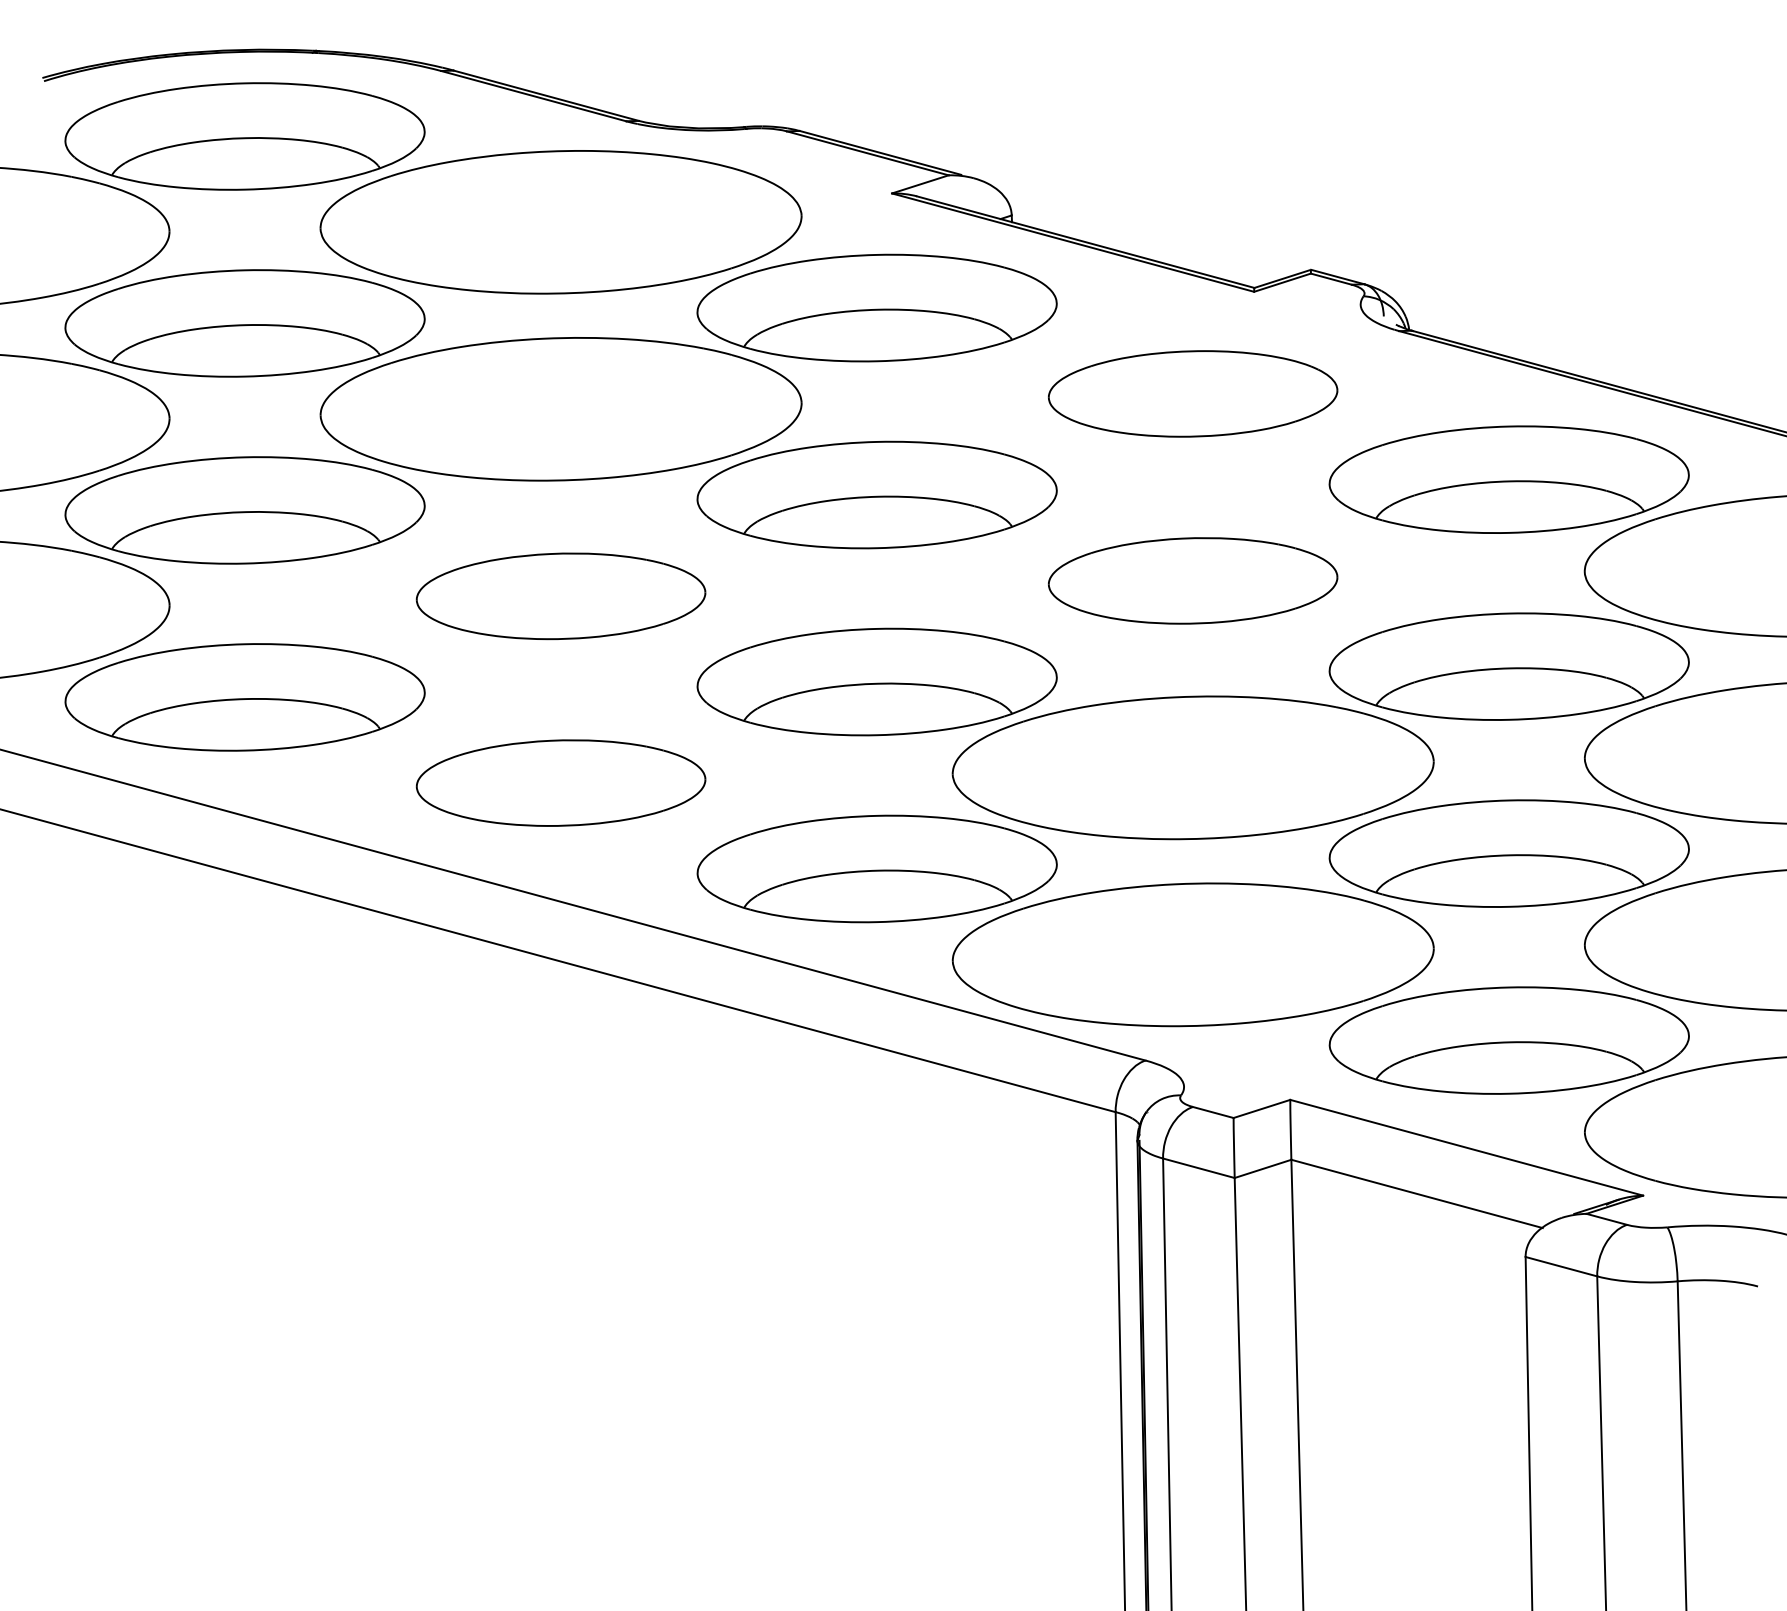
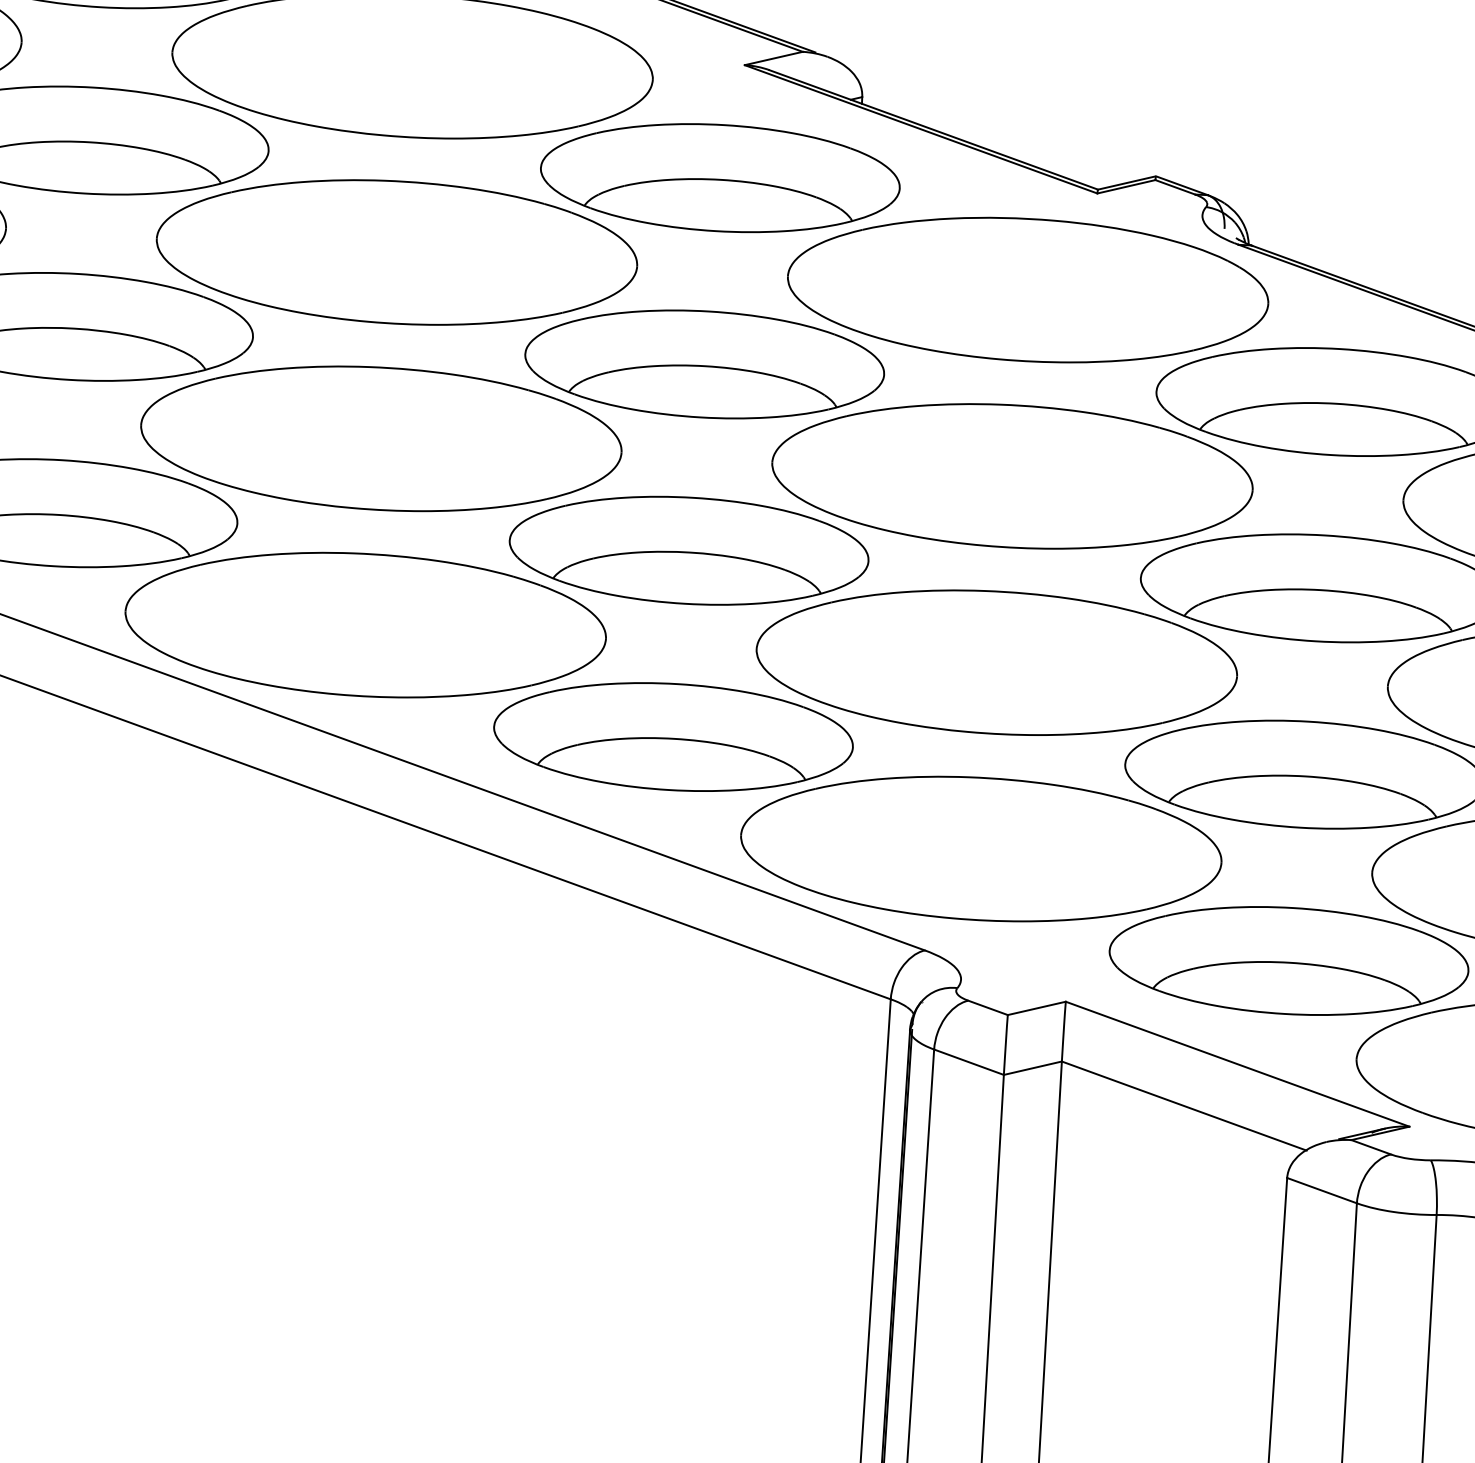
part: (1192, 393) -> (1027, 289), size x1.67
part: (1192, 580) -> (1011, 475), size x1.67
part: (560, 596) -> (380, 439), size x1.67
part: (560, 782) -> (365, 624), size x1.67

